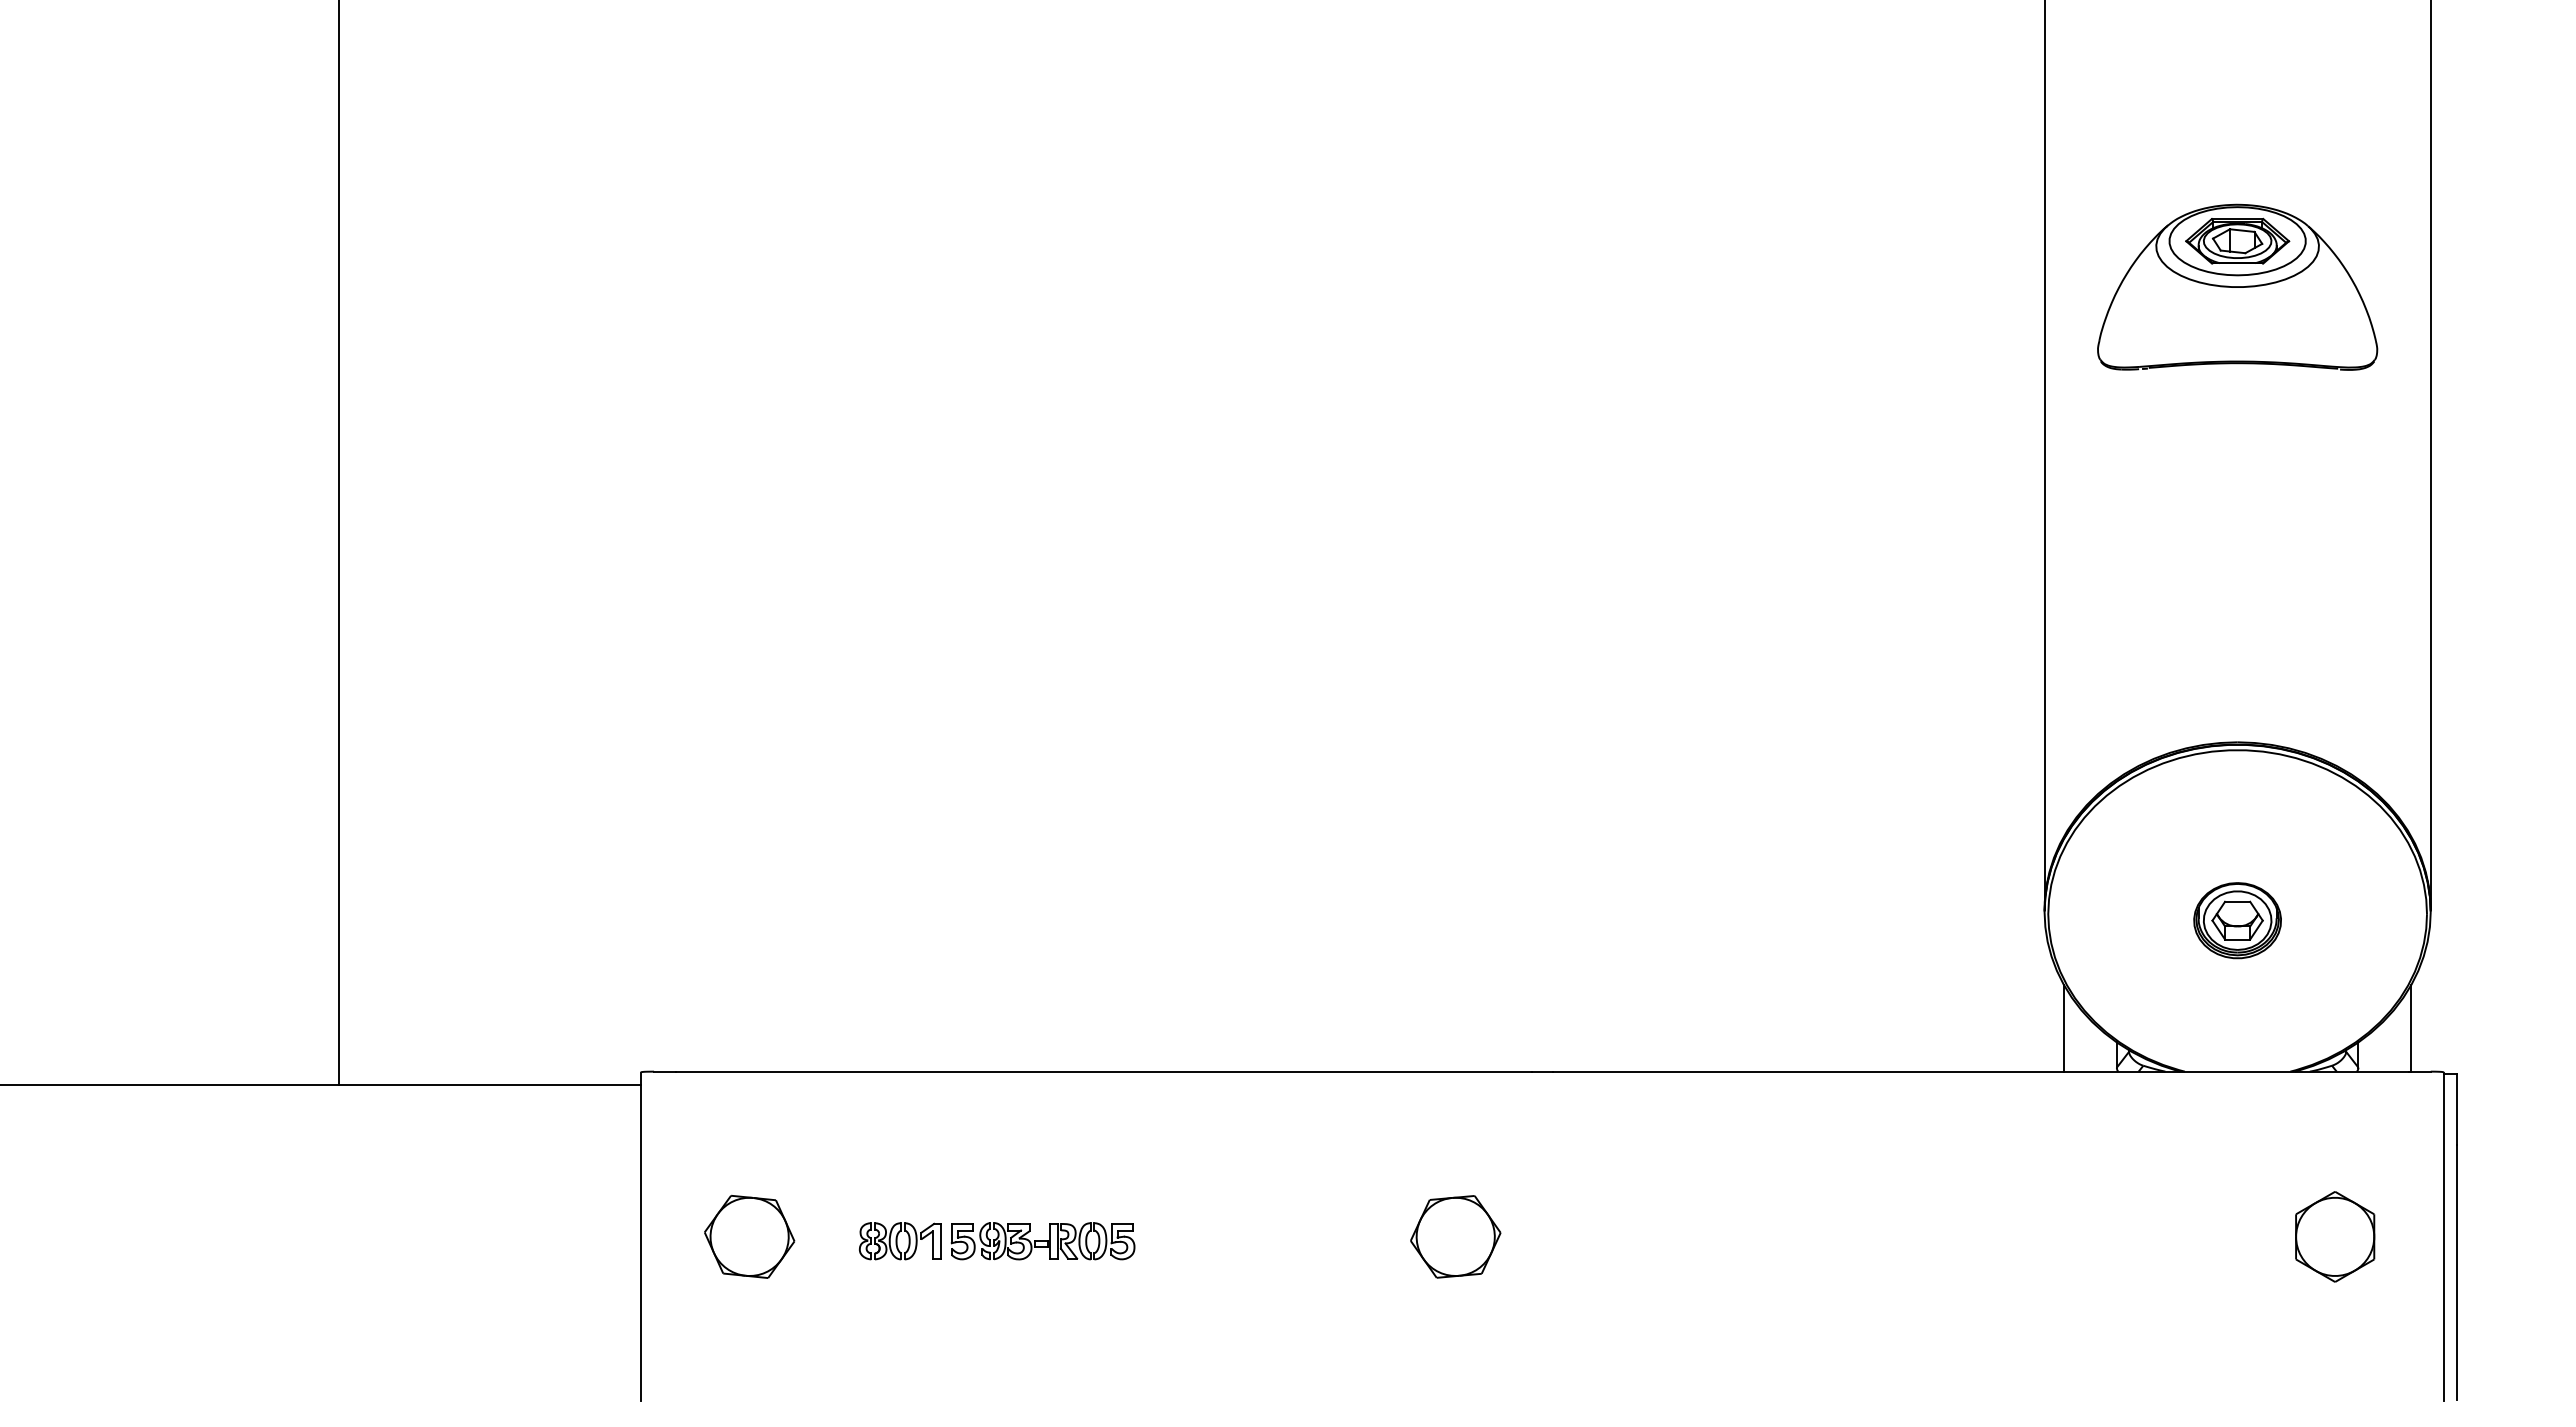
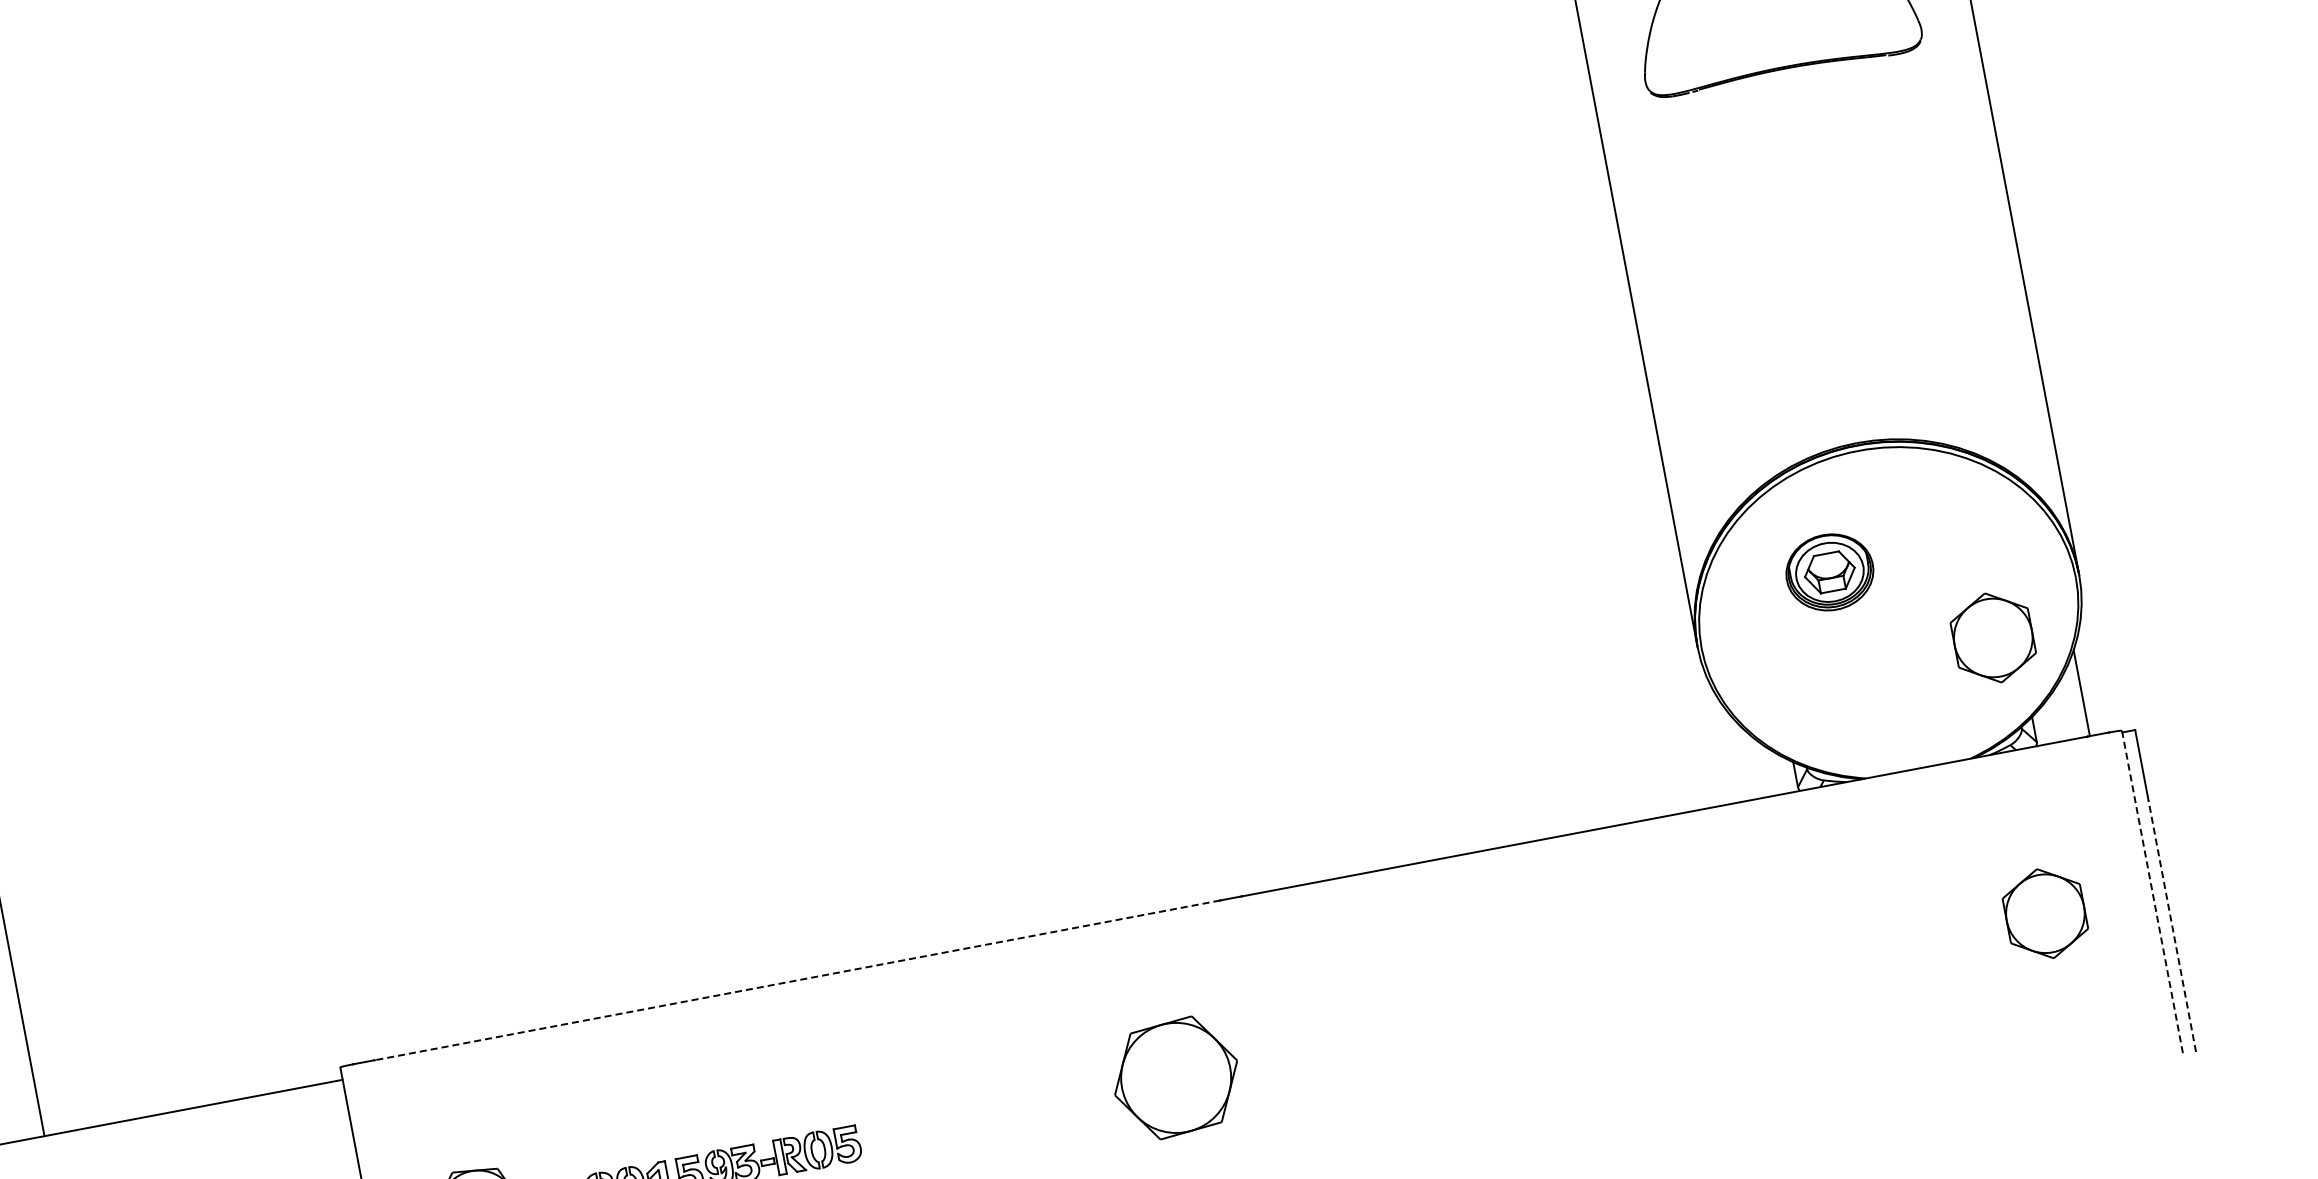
part: (2237, 920) -> (1829, 572), moved
part: (2335, 957) -> (1993, 637), added
line: (2063, 1027) -> (1737, 757), removed
line: (1103, 1071) -> (797, 980), solid -> dashed
part: (1455, 1236) -> (1175, 1077), size x1.4
line: (2443, 1237) -> (2152, 894), solid -> dashed
line: (2456, 1271) -> (2171, 925), solid -> dashed

